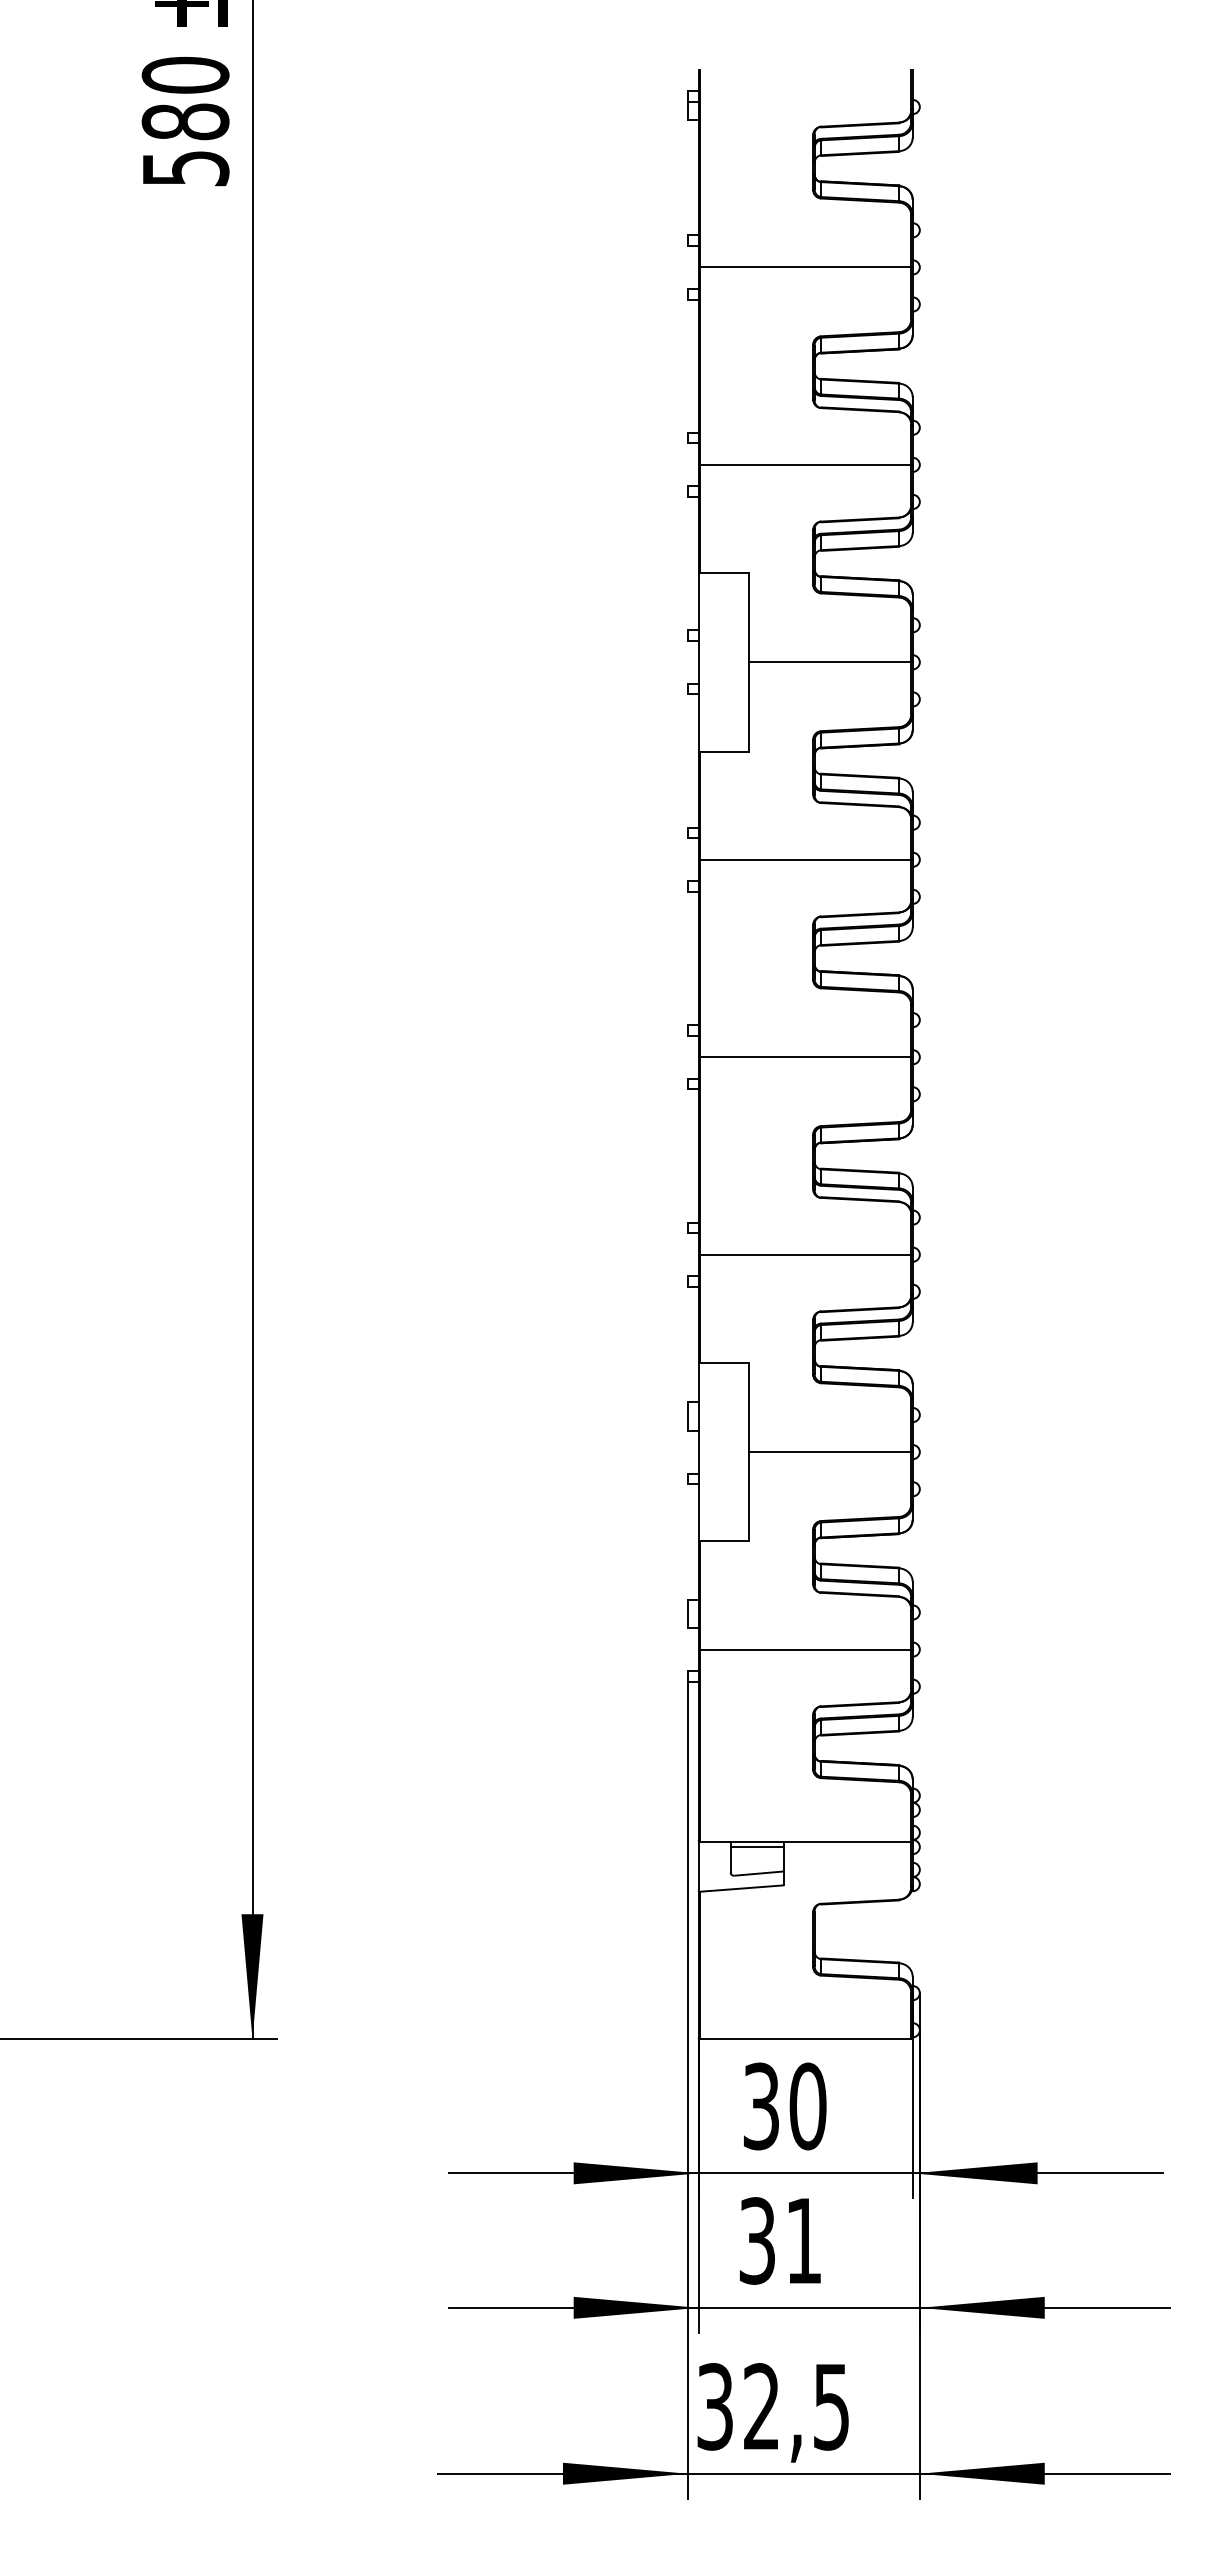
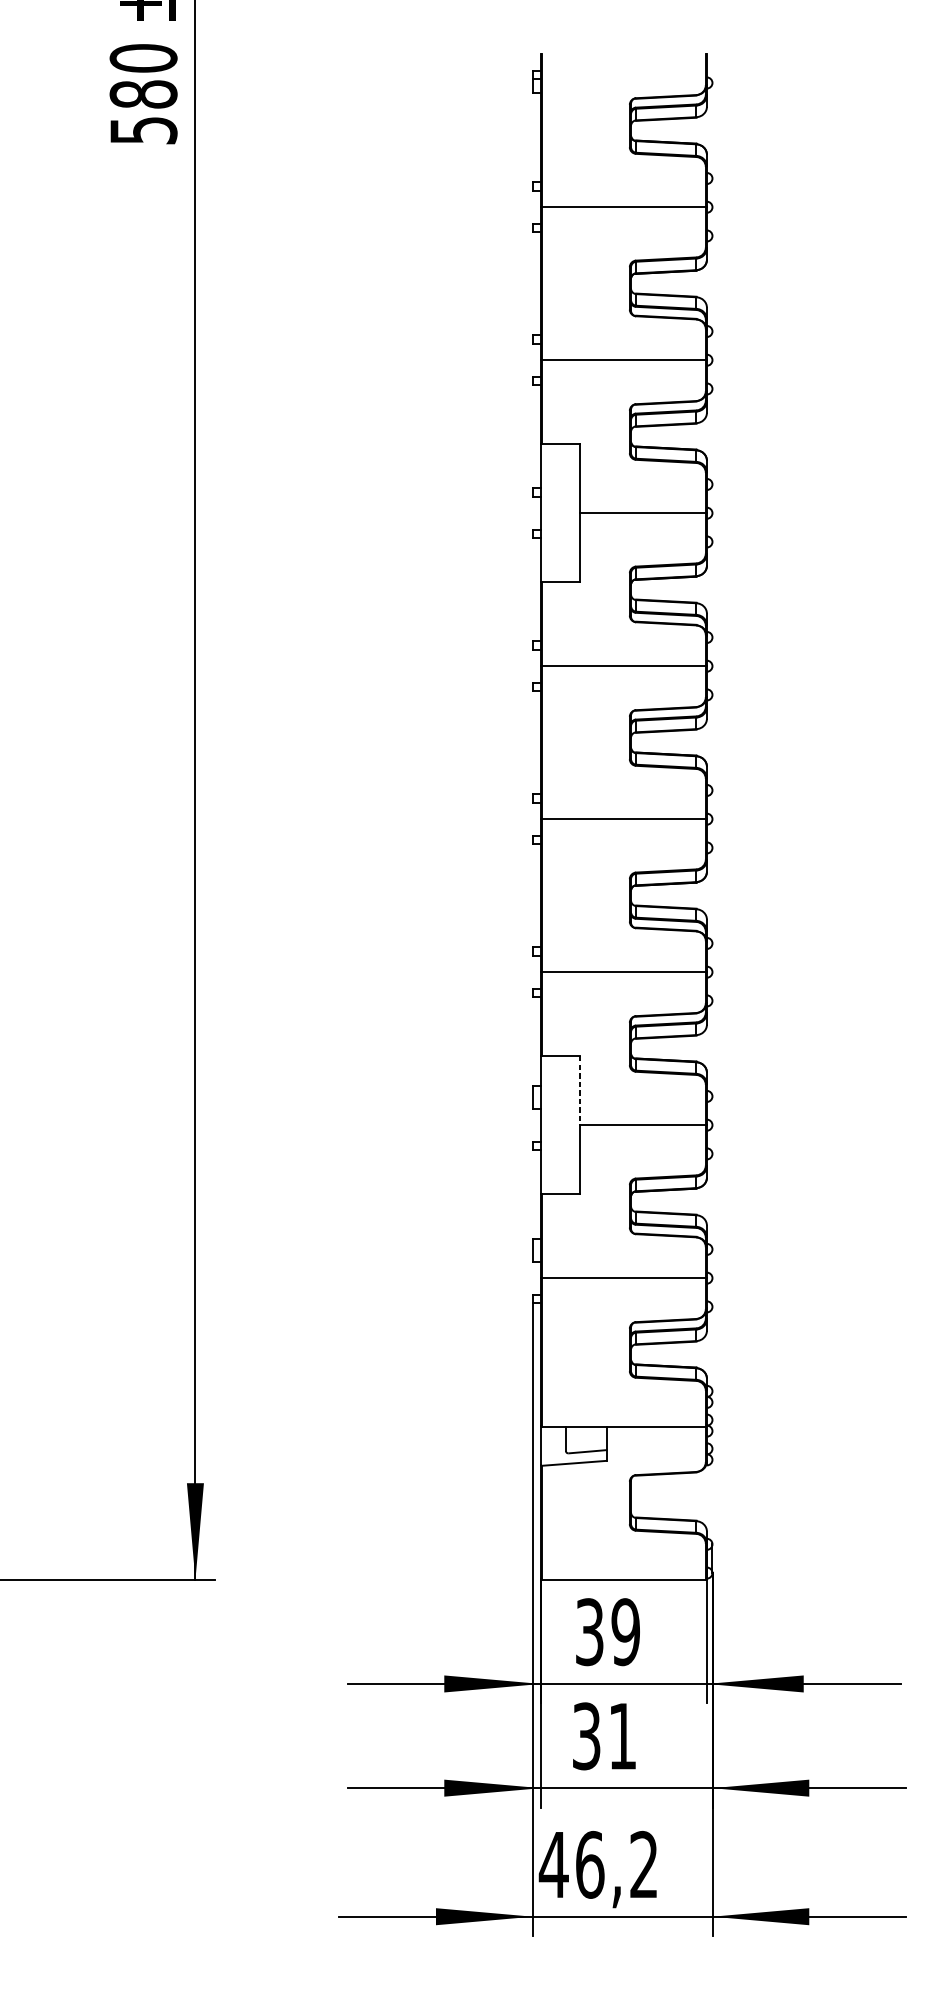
line: (748, 1407) -> (579, 1090), solid -> dashed
line: (757, 1847) -> (586, 1431), removed
text: (807, 2106) -> (625, 1632), 30 -> 39
text: (771, 2406) -> (597, 1864), 32,5 -> 46,2

